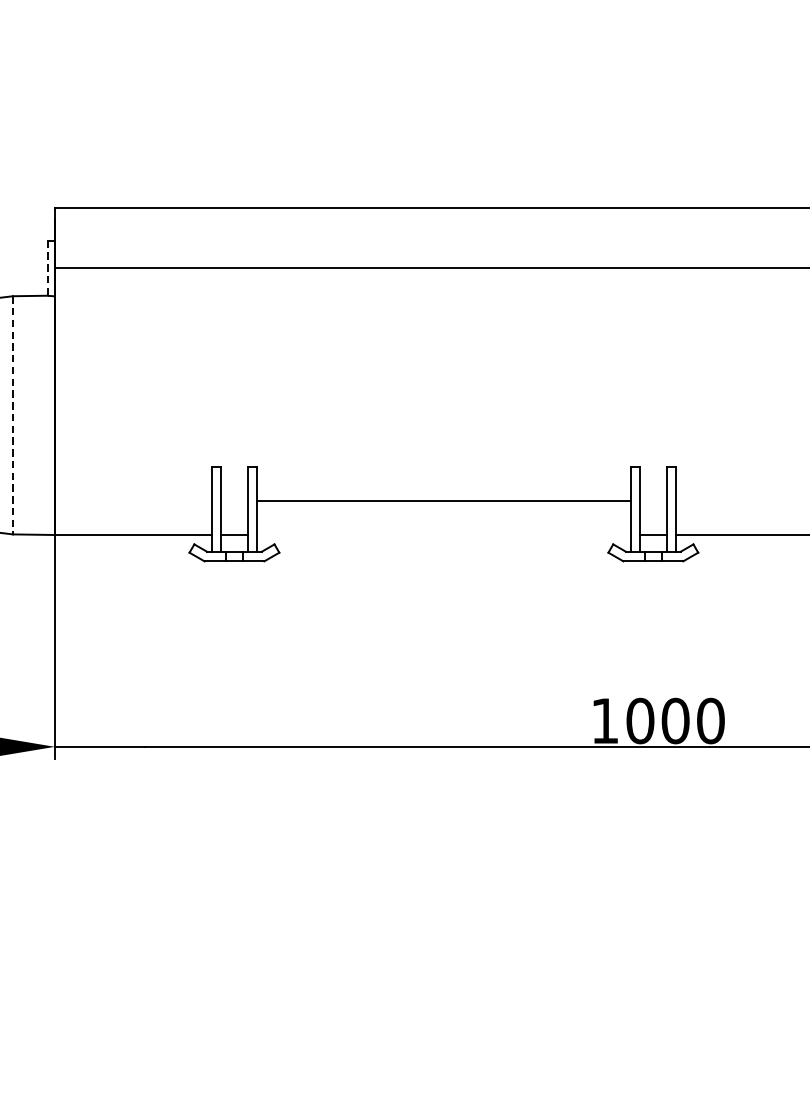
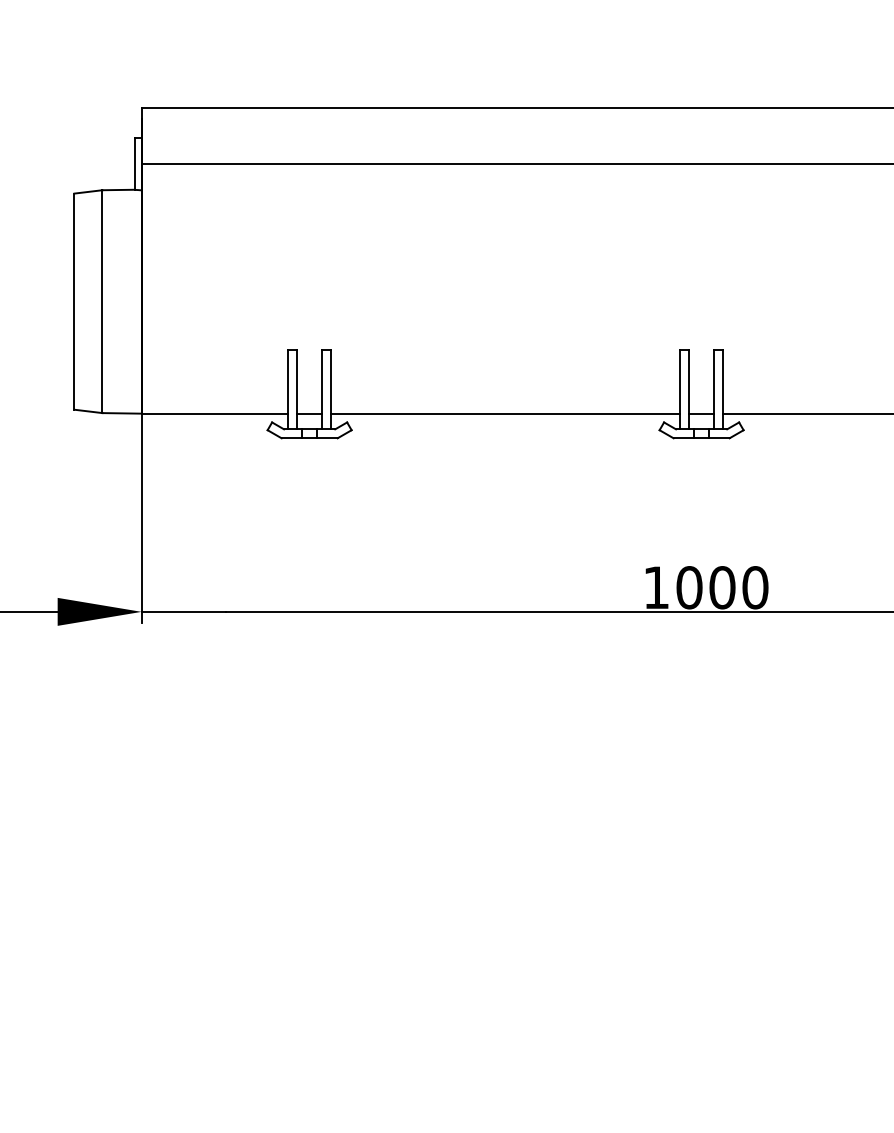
line: (47, 268) -> (134, 164), dashed -> solid
line: (13, 416) -> (102, 302), dashed -> solid
line: (443, 500) -> (505, 413), moved

